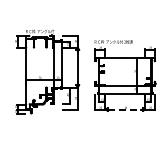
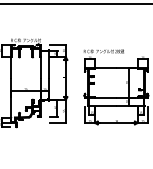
line: (125, 109) -> (116, 122), dashed -> solid

